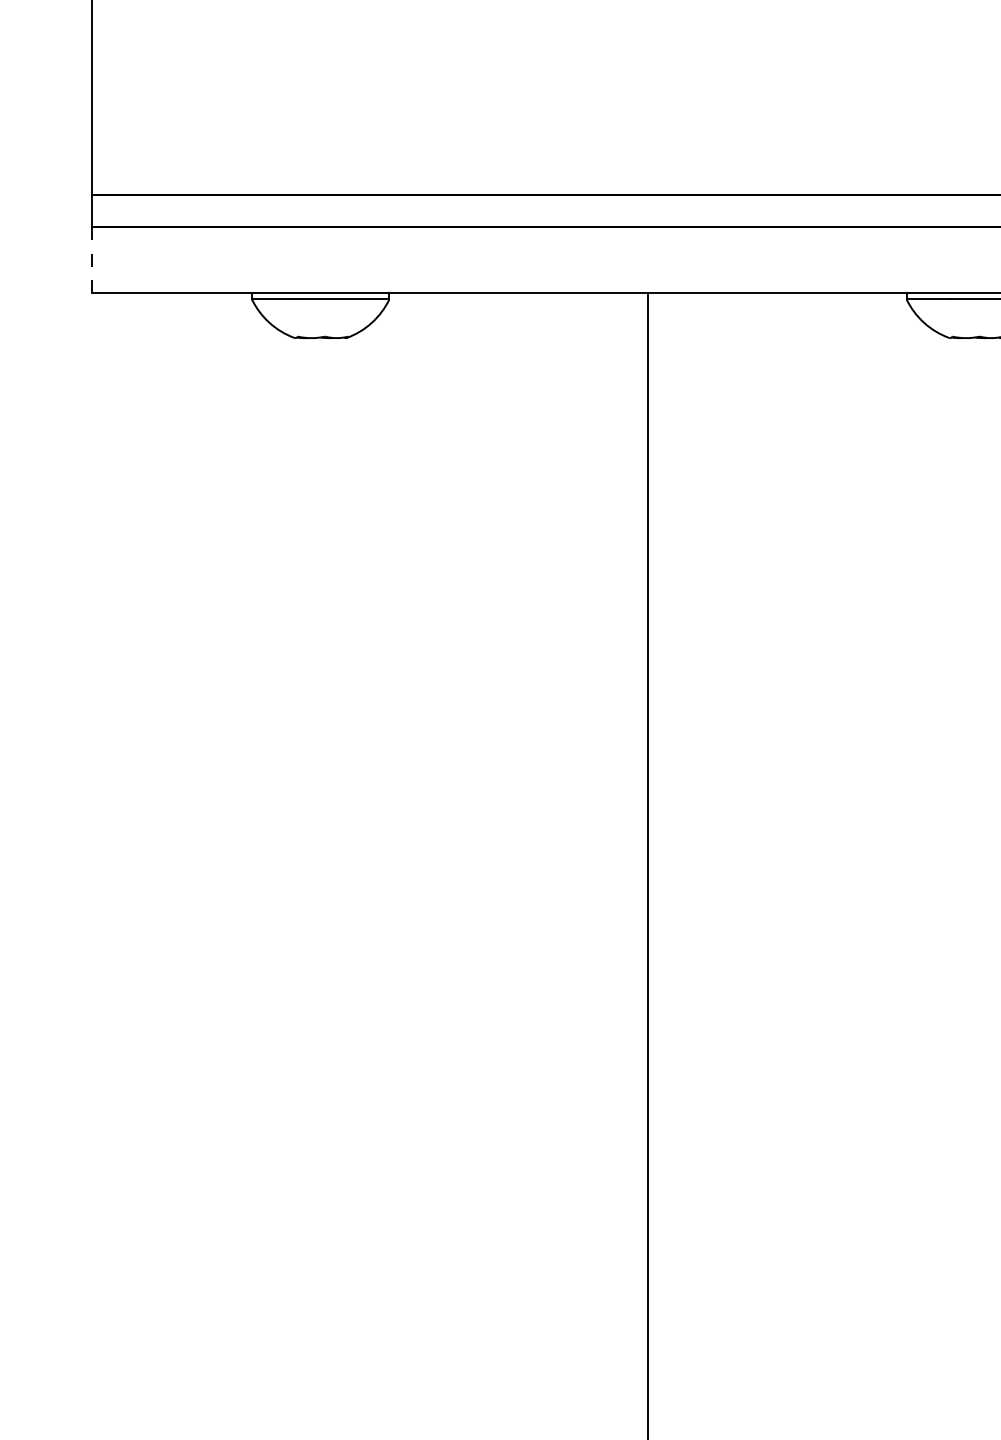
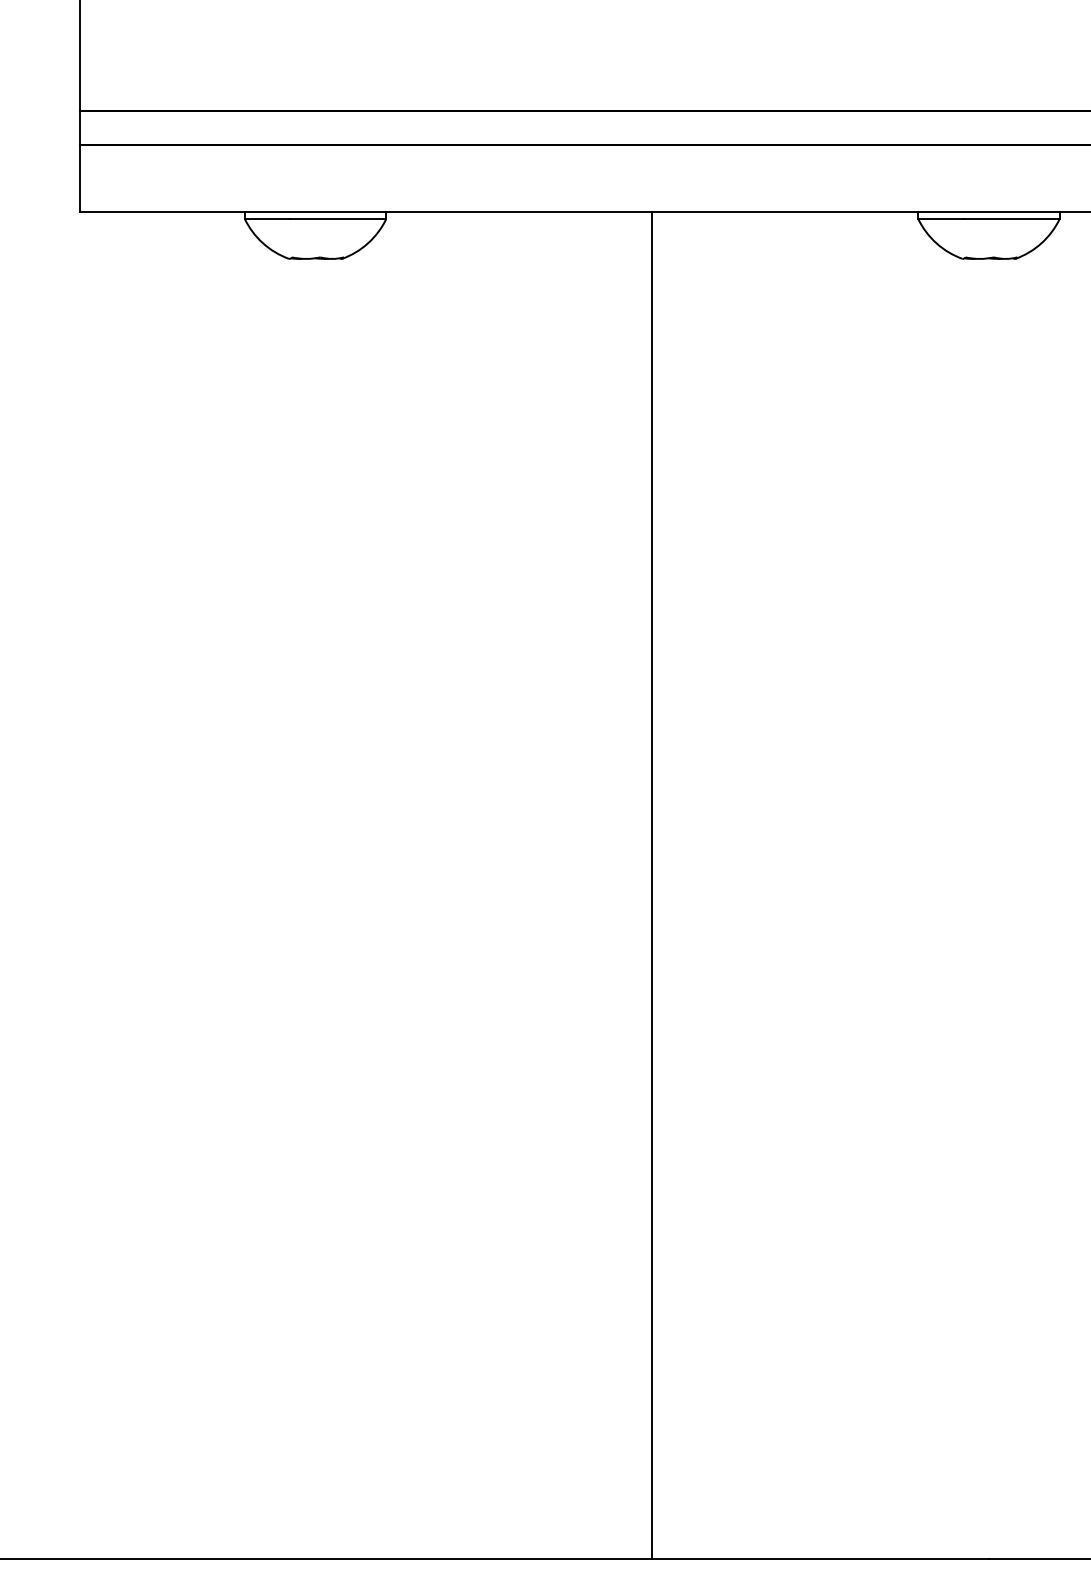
line: (91, 259) -> (79, 178), dashed -> solid

